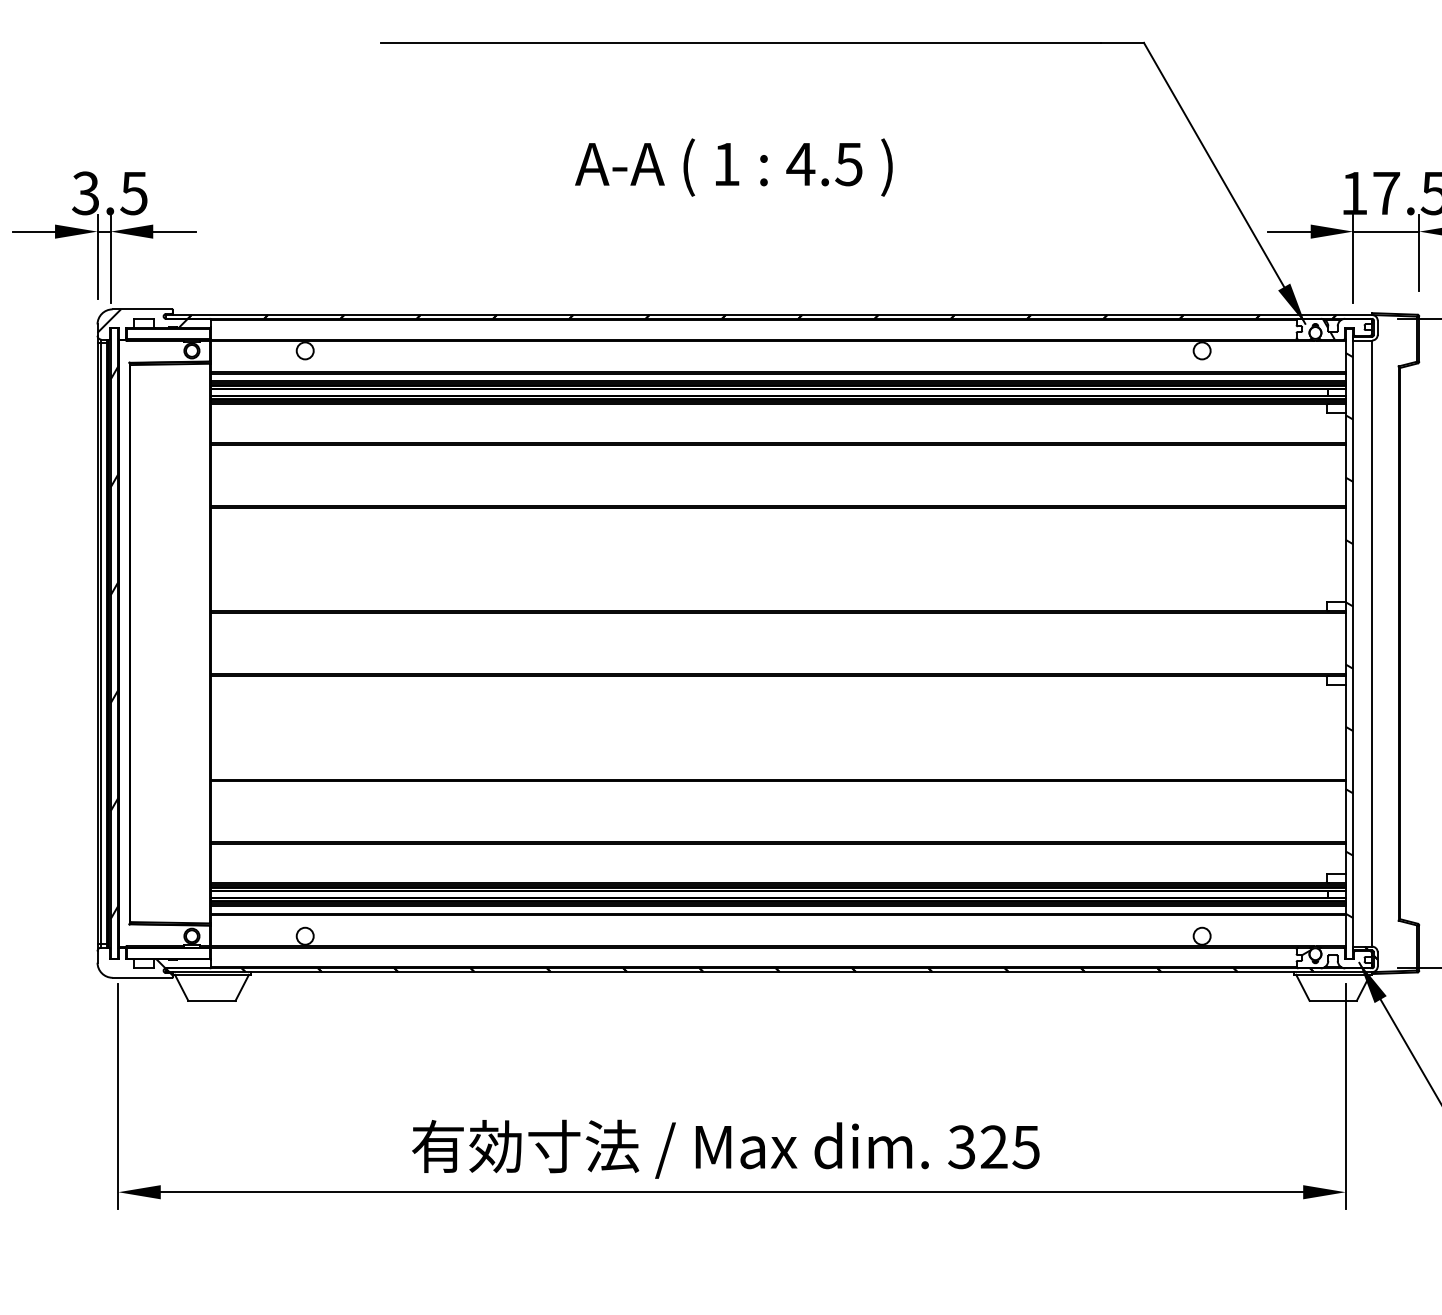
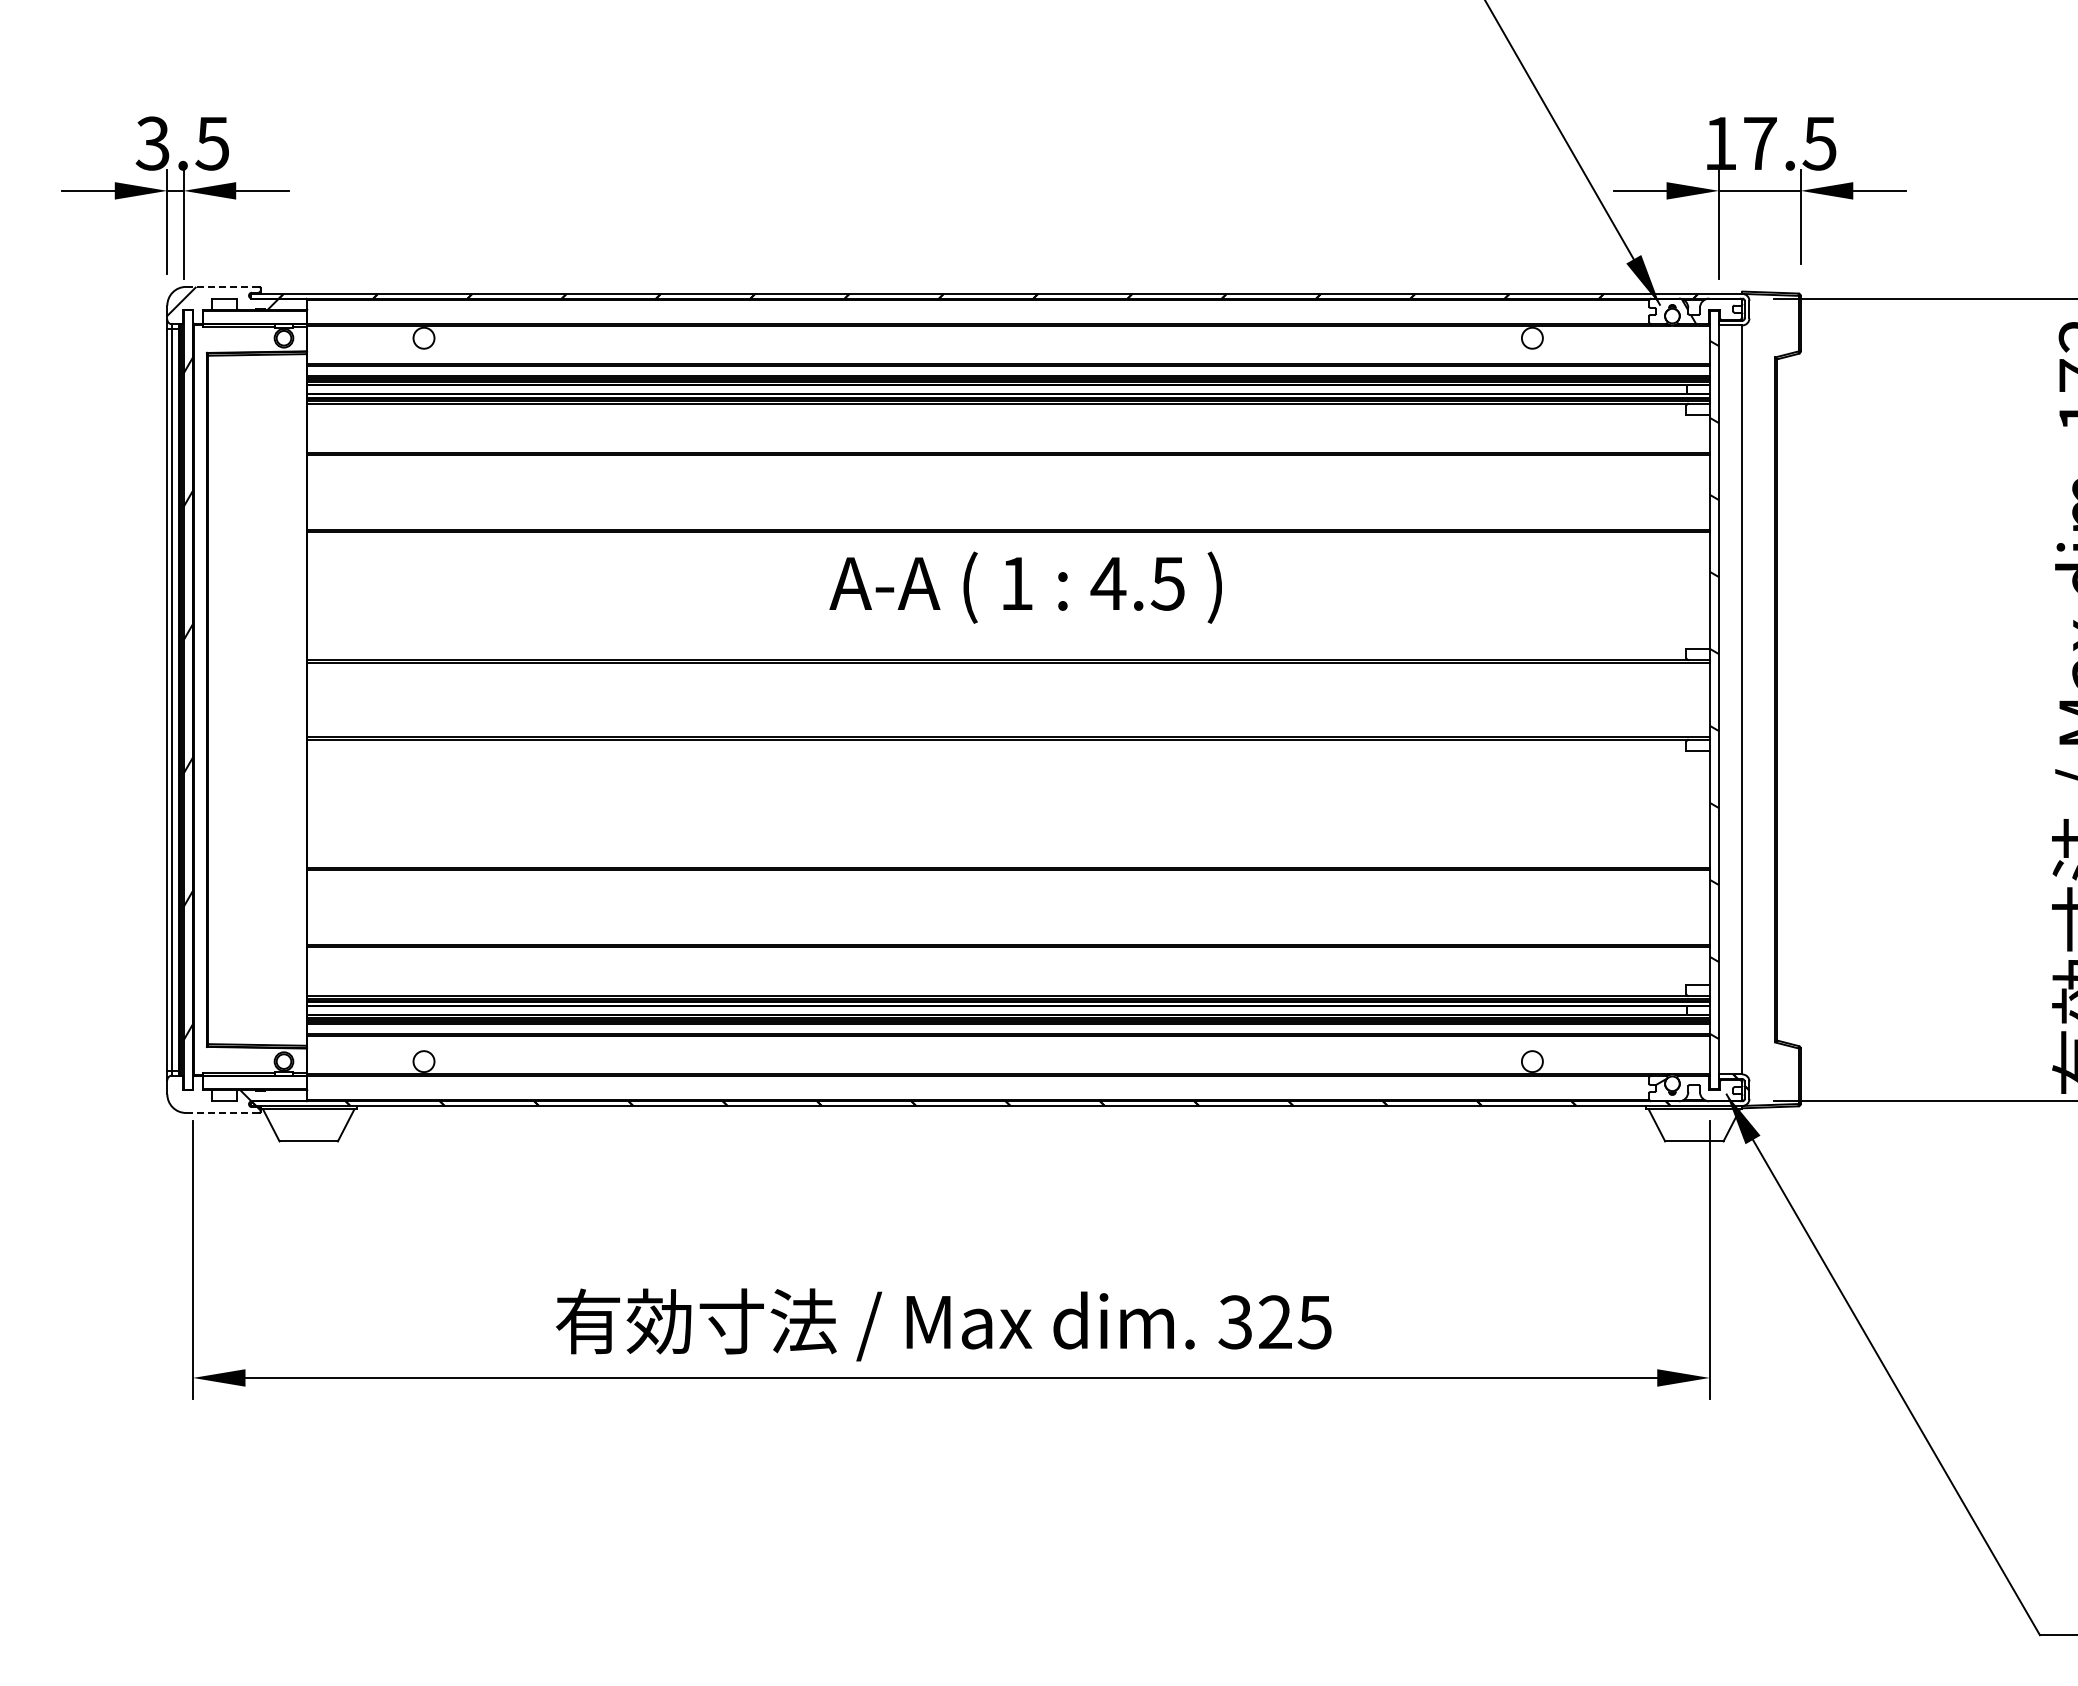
text: (733, 167) -> (1025, 587), moved
line: (142, 309) -> (222, 286), solid -> dashed
line: (142, 977) -> (222, 1112), solid -> dashed

